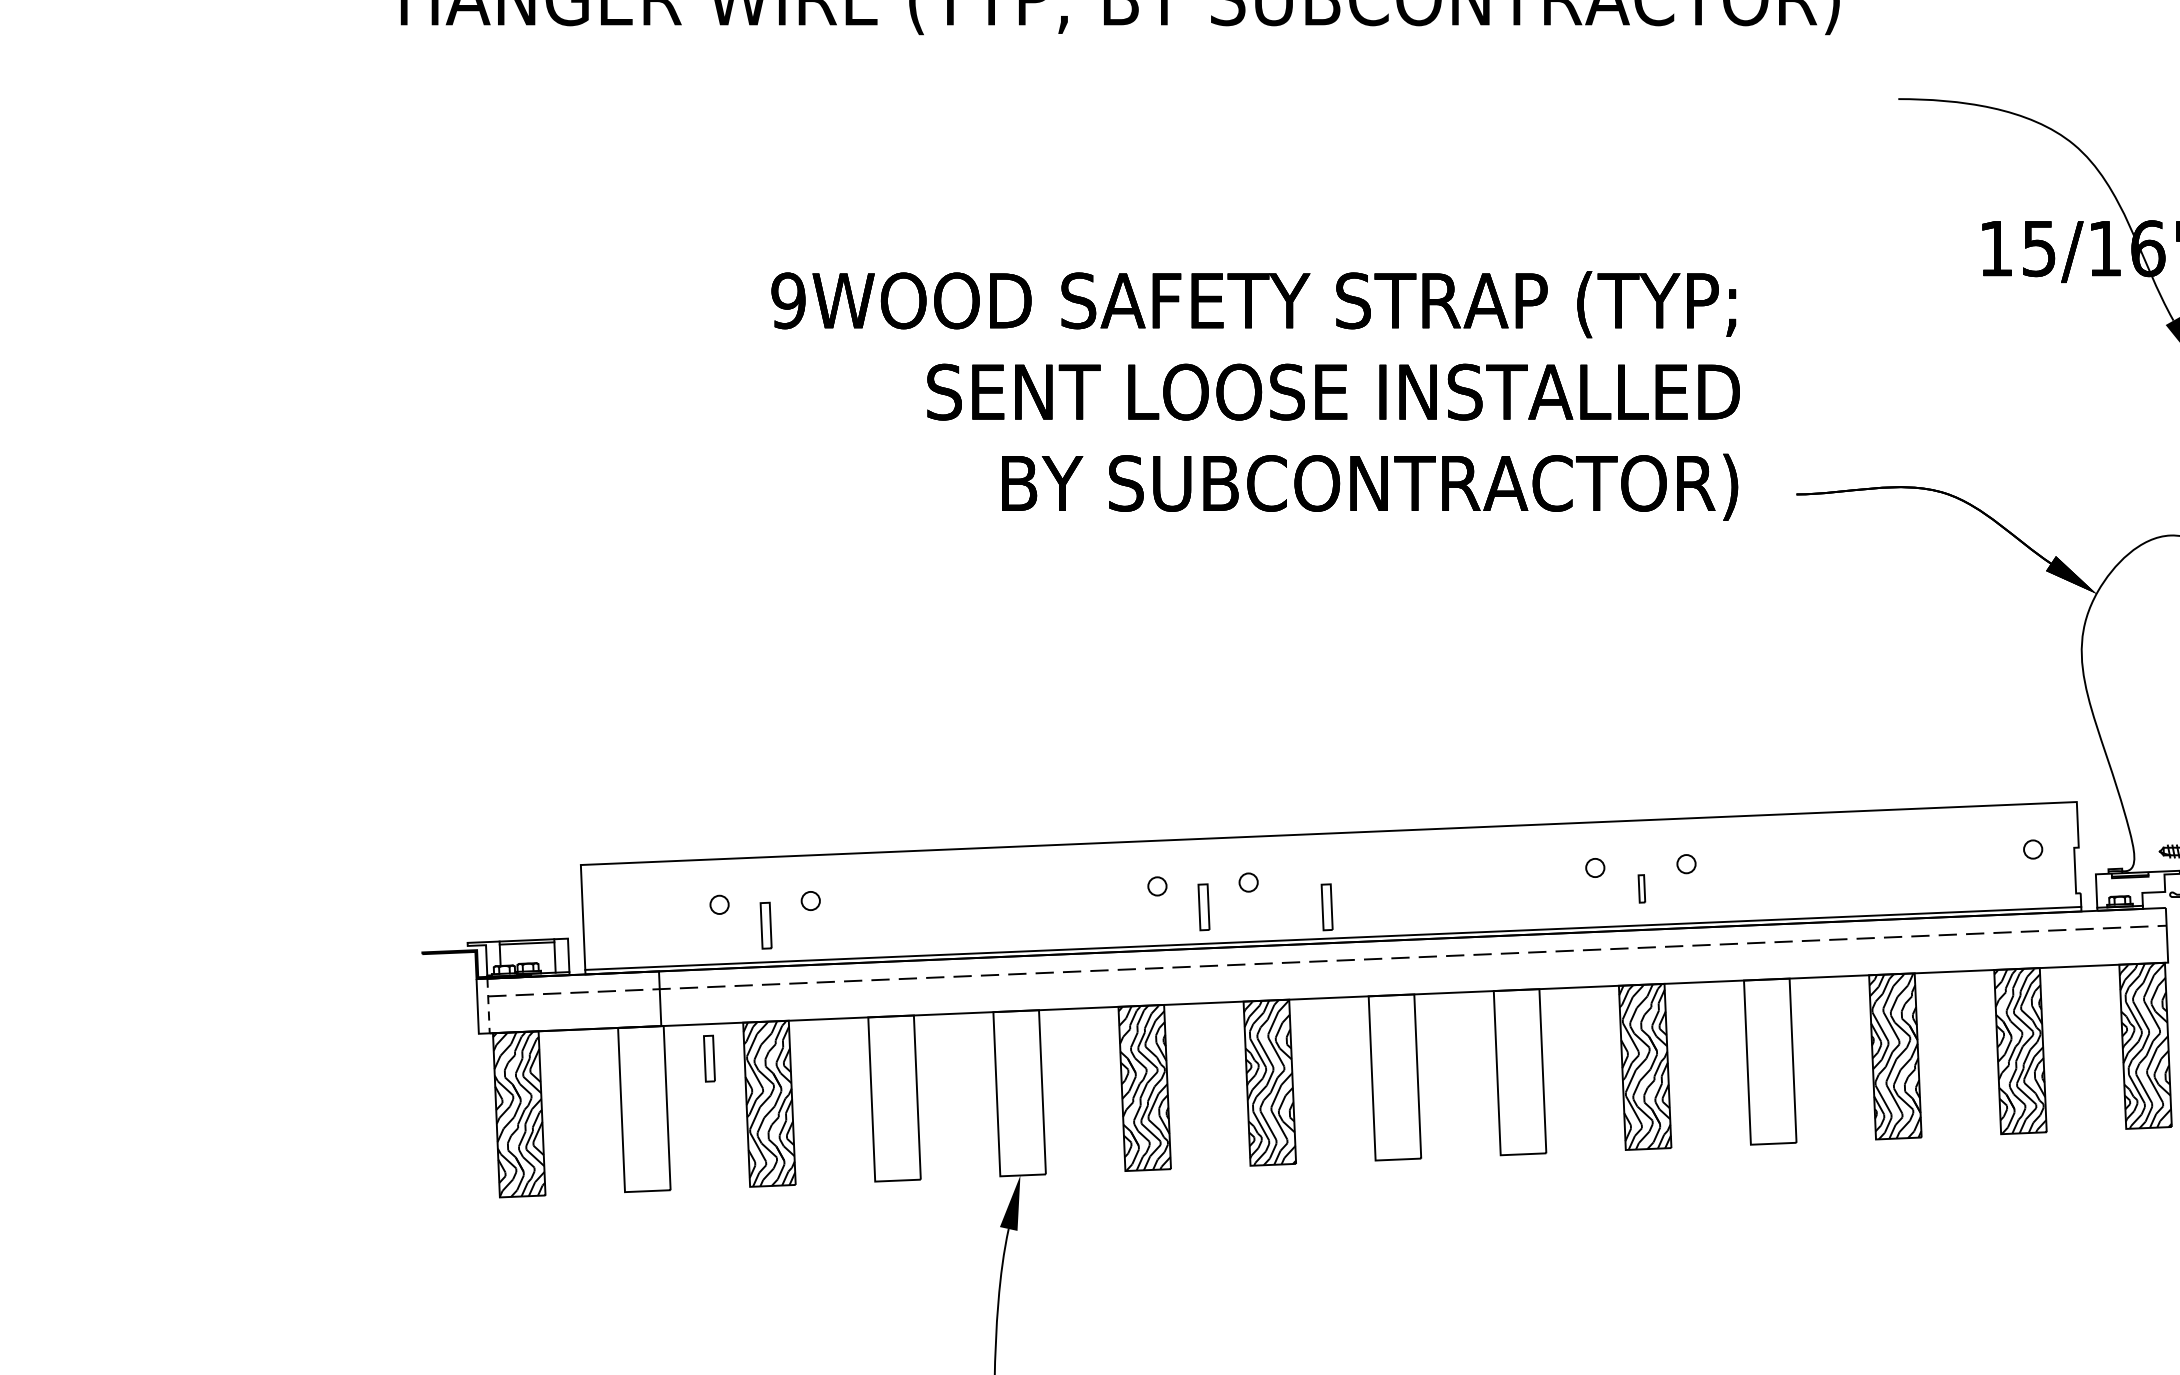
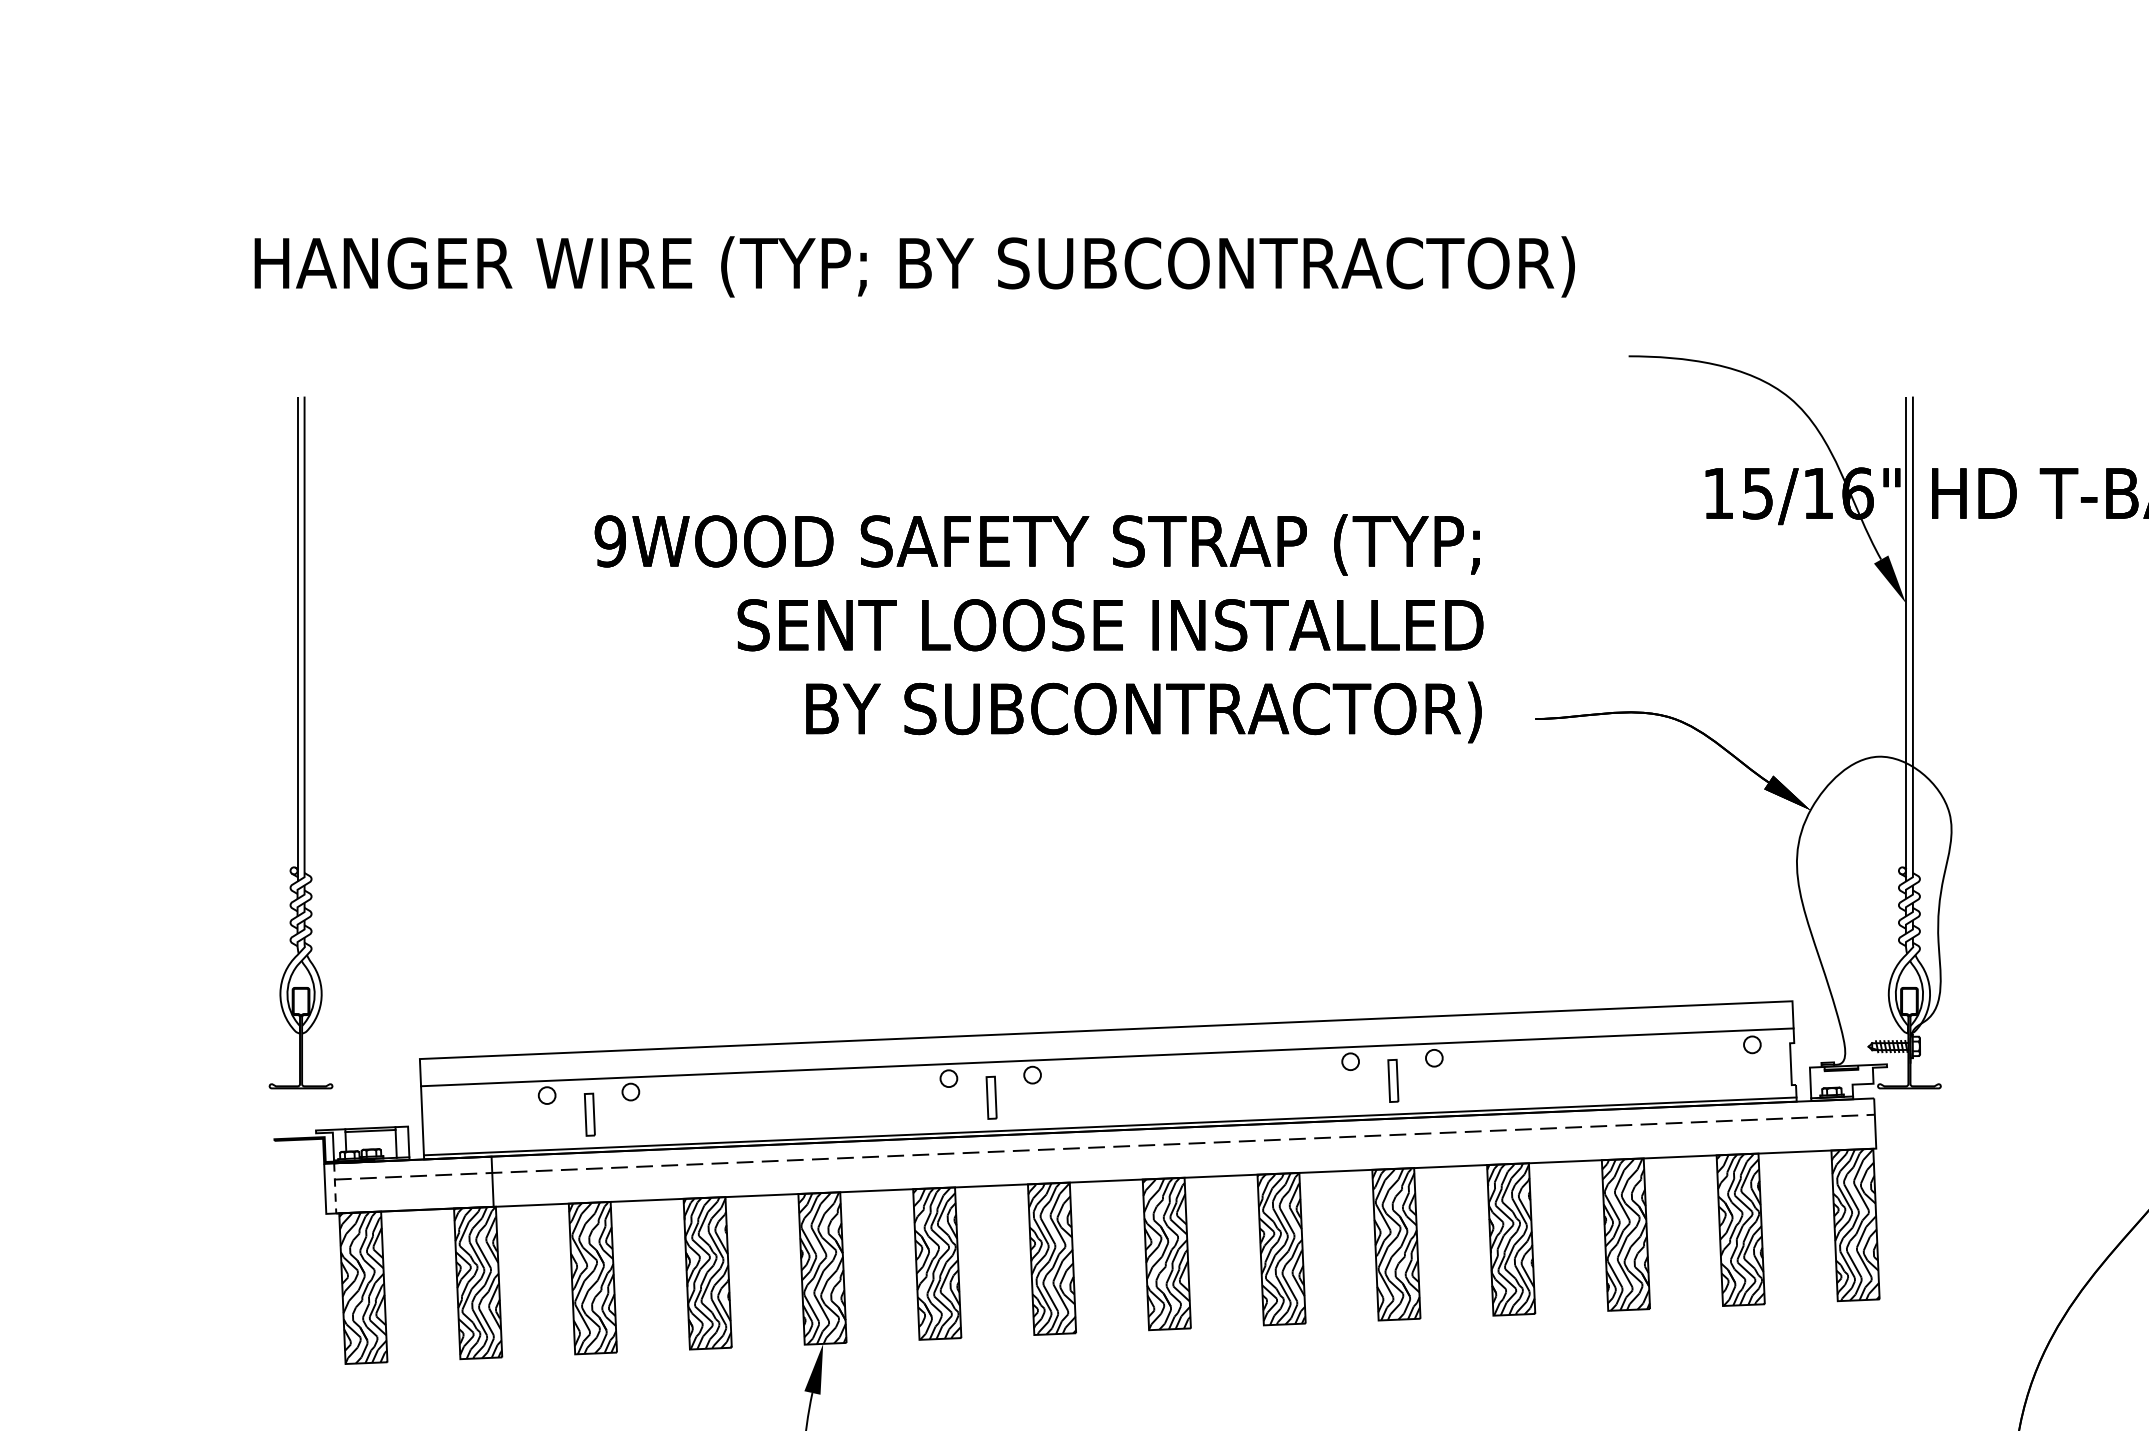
part: (450, 520) -> (300, 742), added
line: (1330, 863) -> (1107, 1057), added
part: (1642, 888) -> (1393, 1080), size x1.67
part: (1327, 906) -> (1104, 1097), removed
part: (709, 1058) -> (537, 1236), removed
hatch: (1770, 1061) -> (1511, 1239), added
hatch: (1519, 1071) -> (1281, 1248), added
hatch: (1394, 1076) -> (1166, 1253), added
hatch: (1019, 1093) -> (822, 1268), added
hatch: (894, 1098) -> (707, 1273), added
hatch: (643, 1108) -> (477, 1282), added

